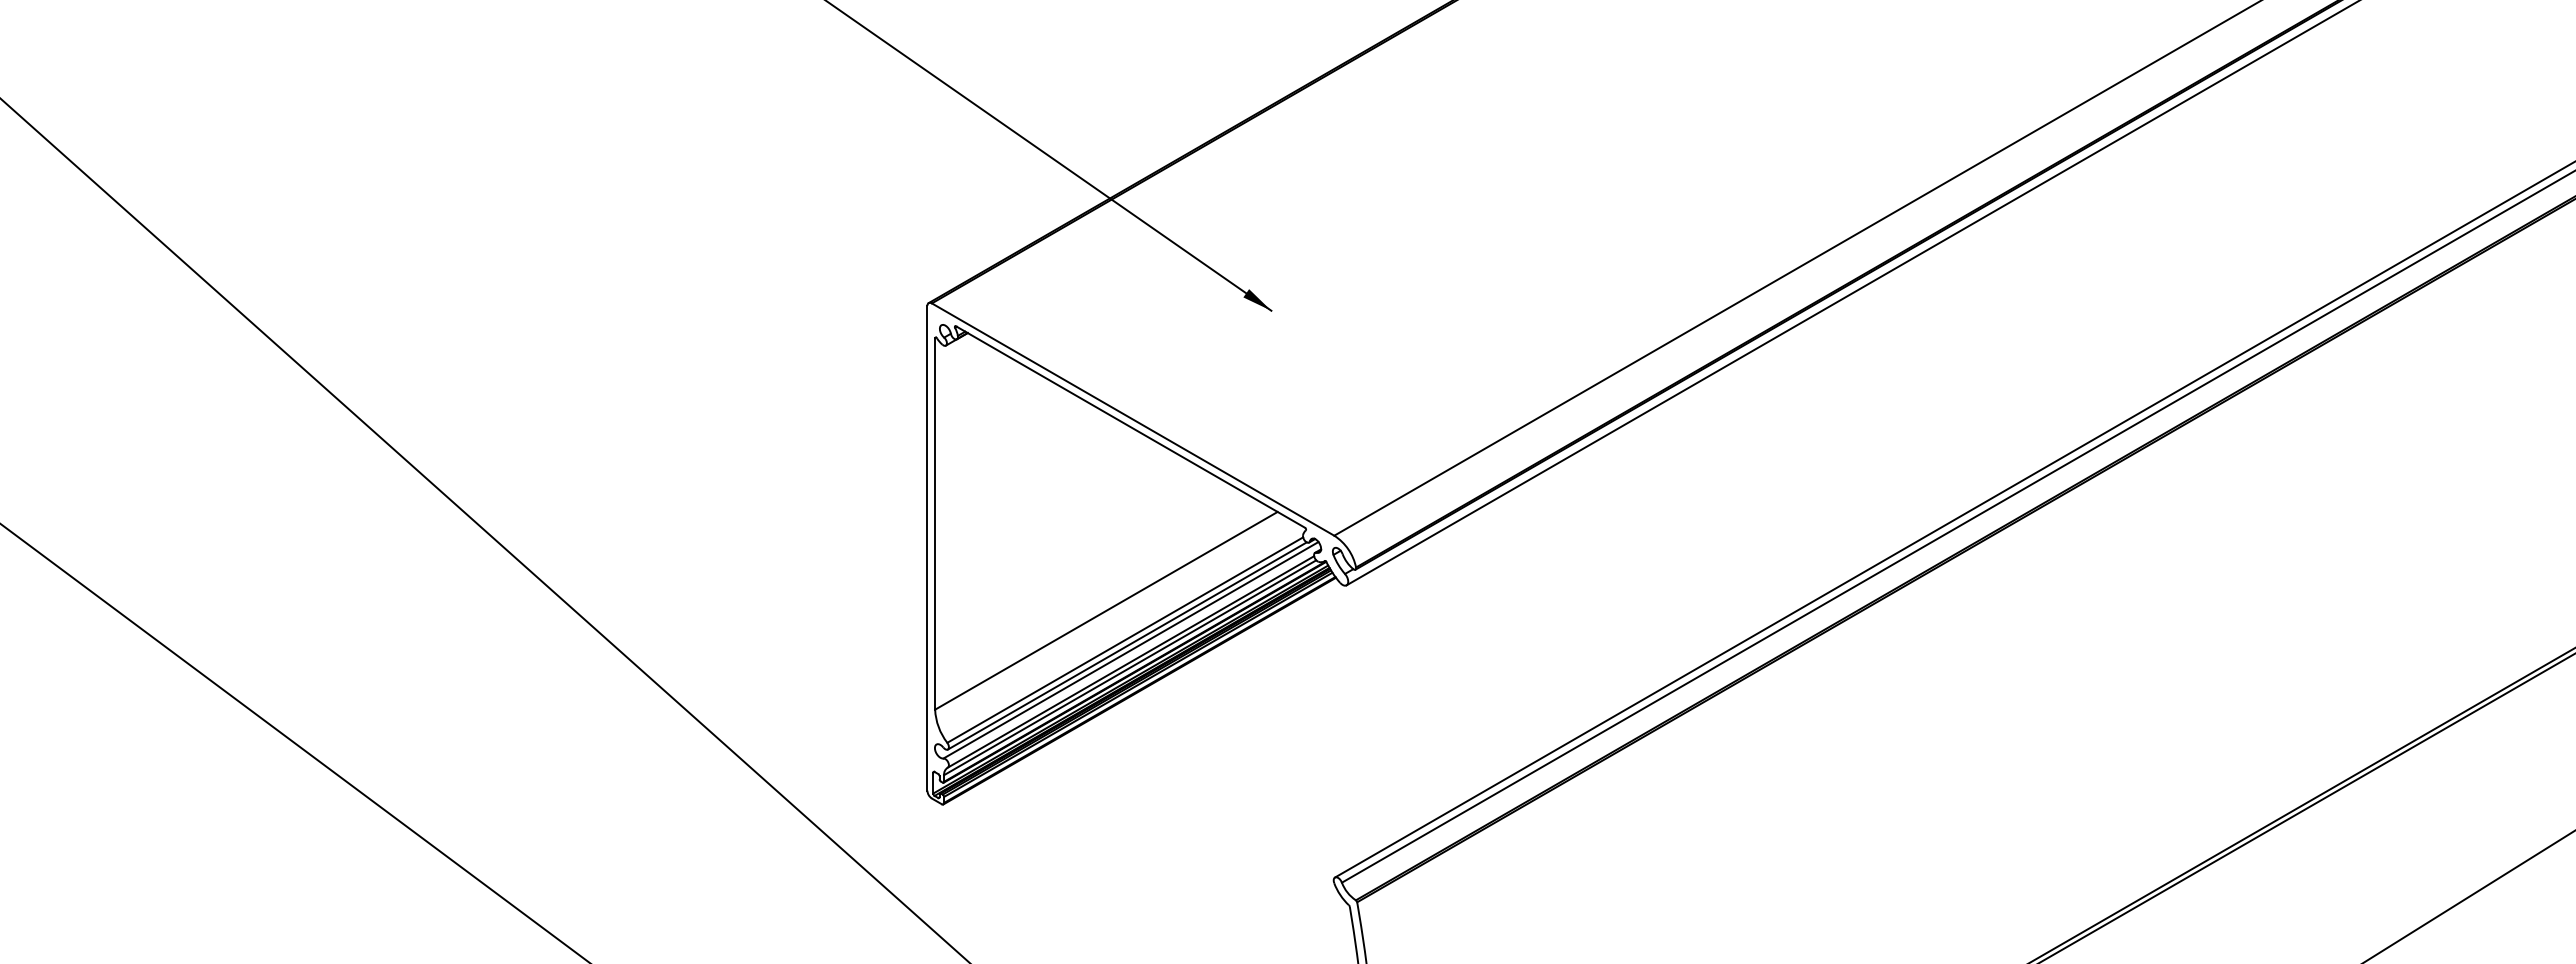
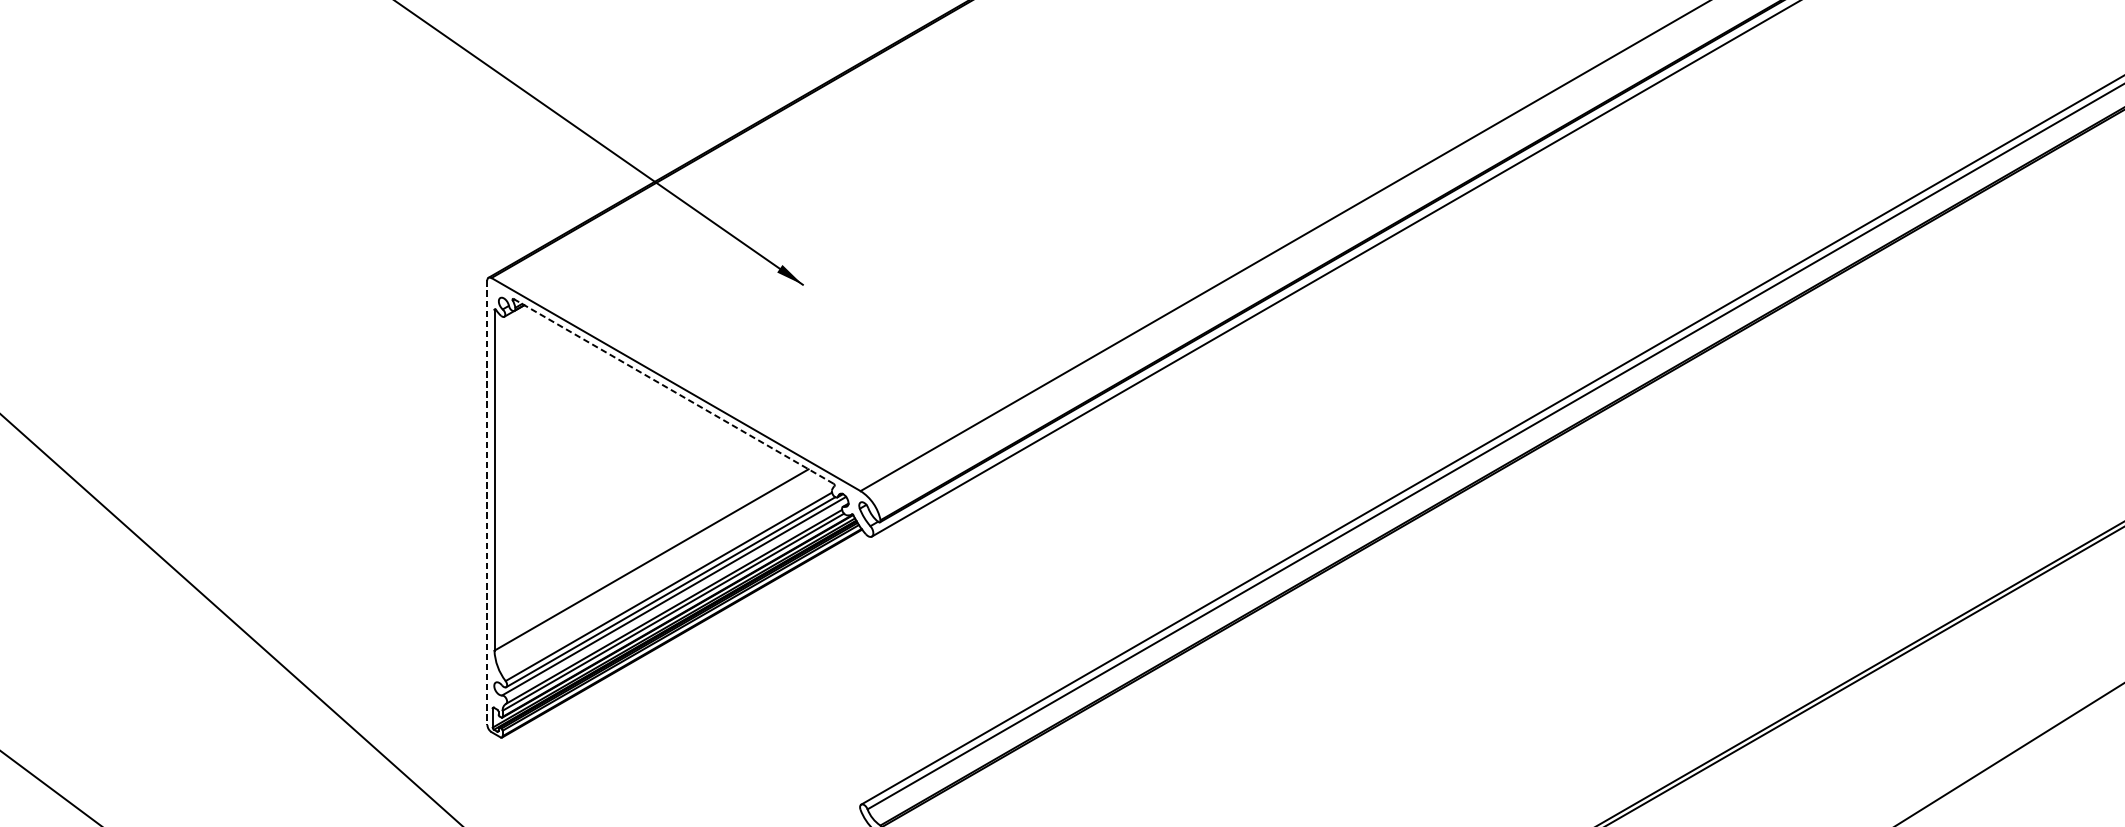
line: (1130, 427) -> (673, 391), solid -> dashed
line: (927, 548) -> (487, 502), solid -> dashed

